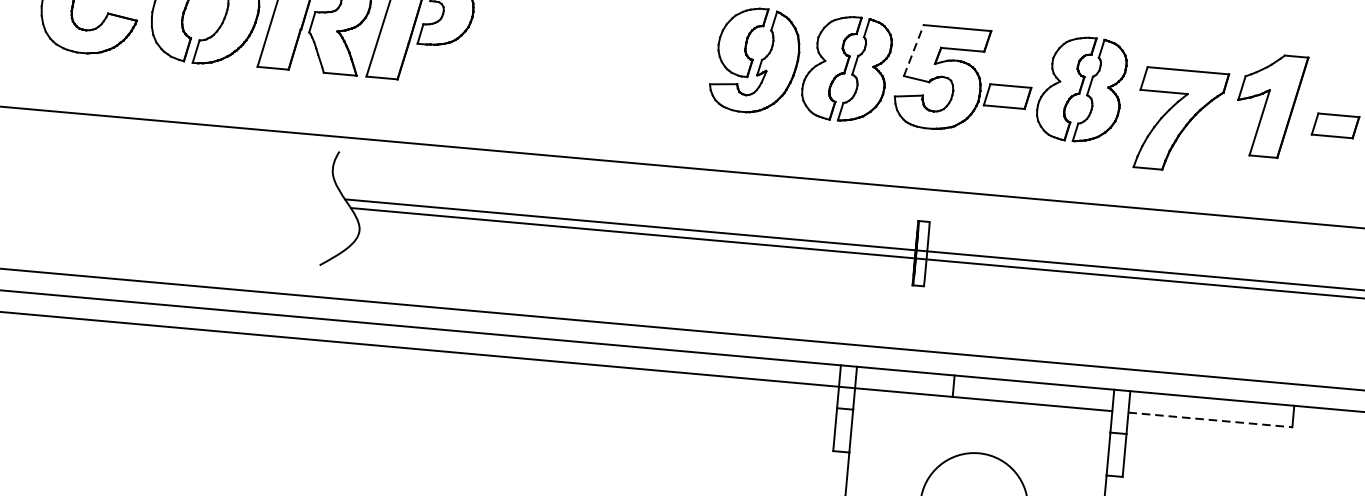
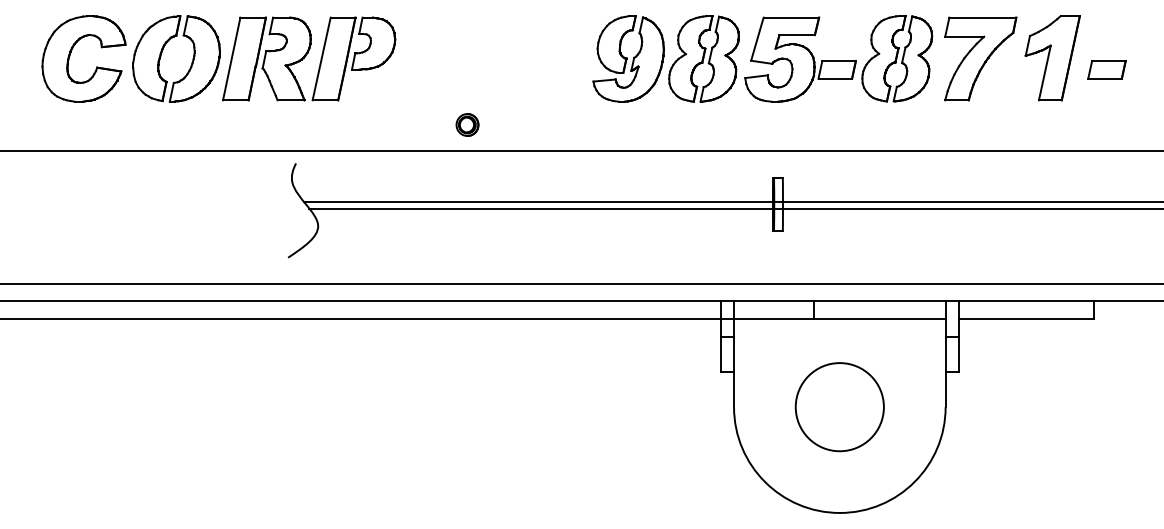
line: (914, 49) -> (757, 38), dashed -> solid
part: (1181, 120) -> (980, 58), moved
part: (552, 122) -> (467, 124), added
line: (1210, 420) -> (1026, 319), dashed -> solid

